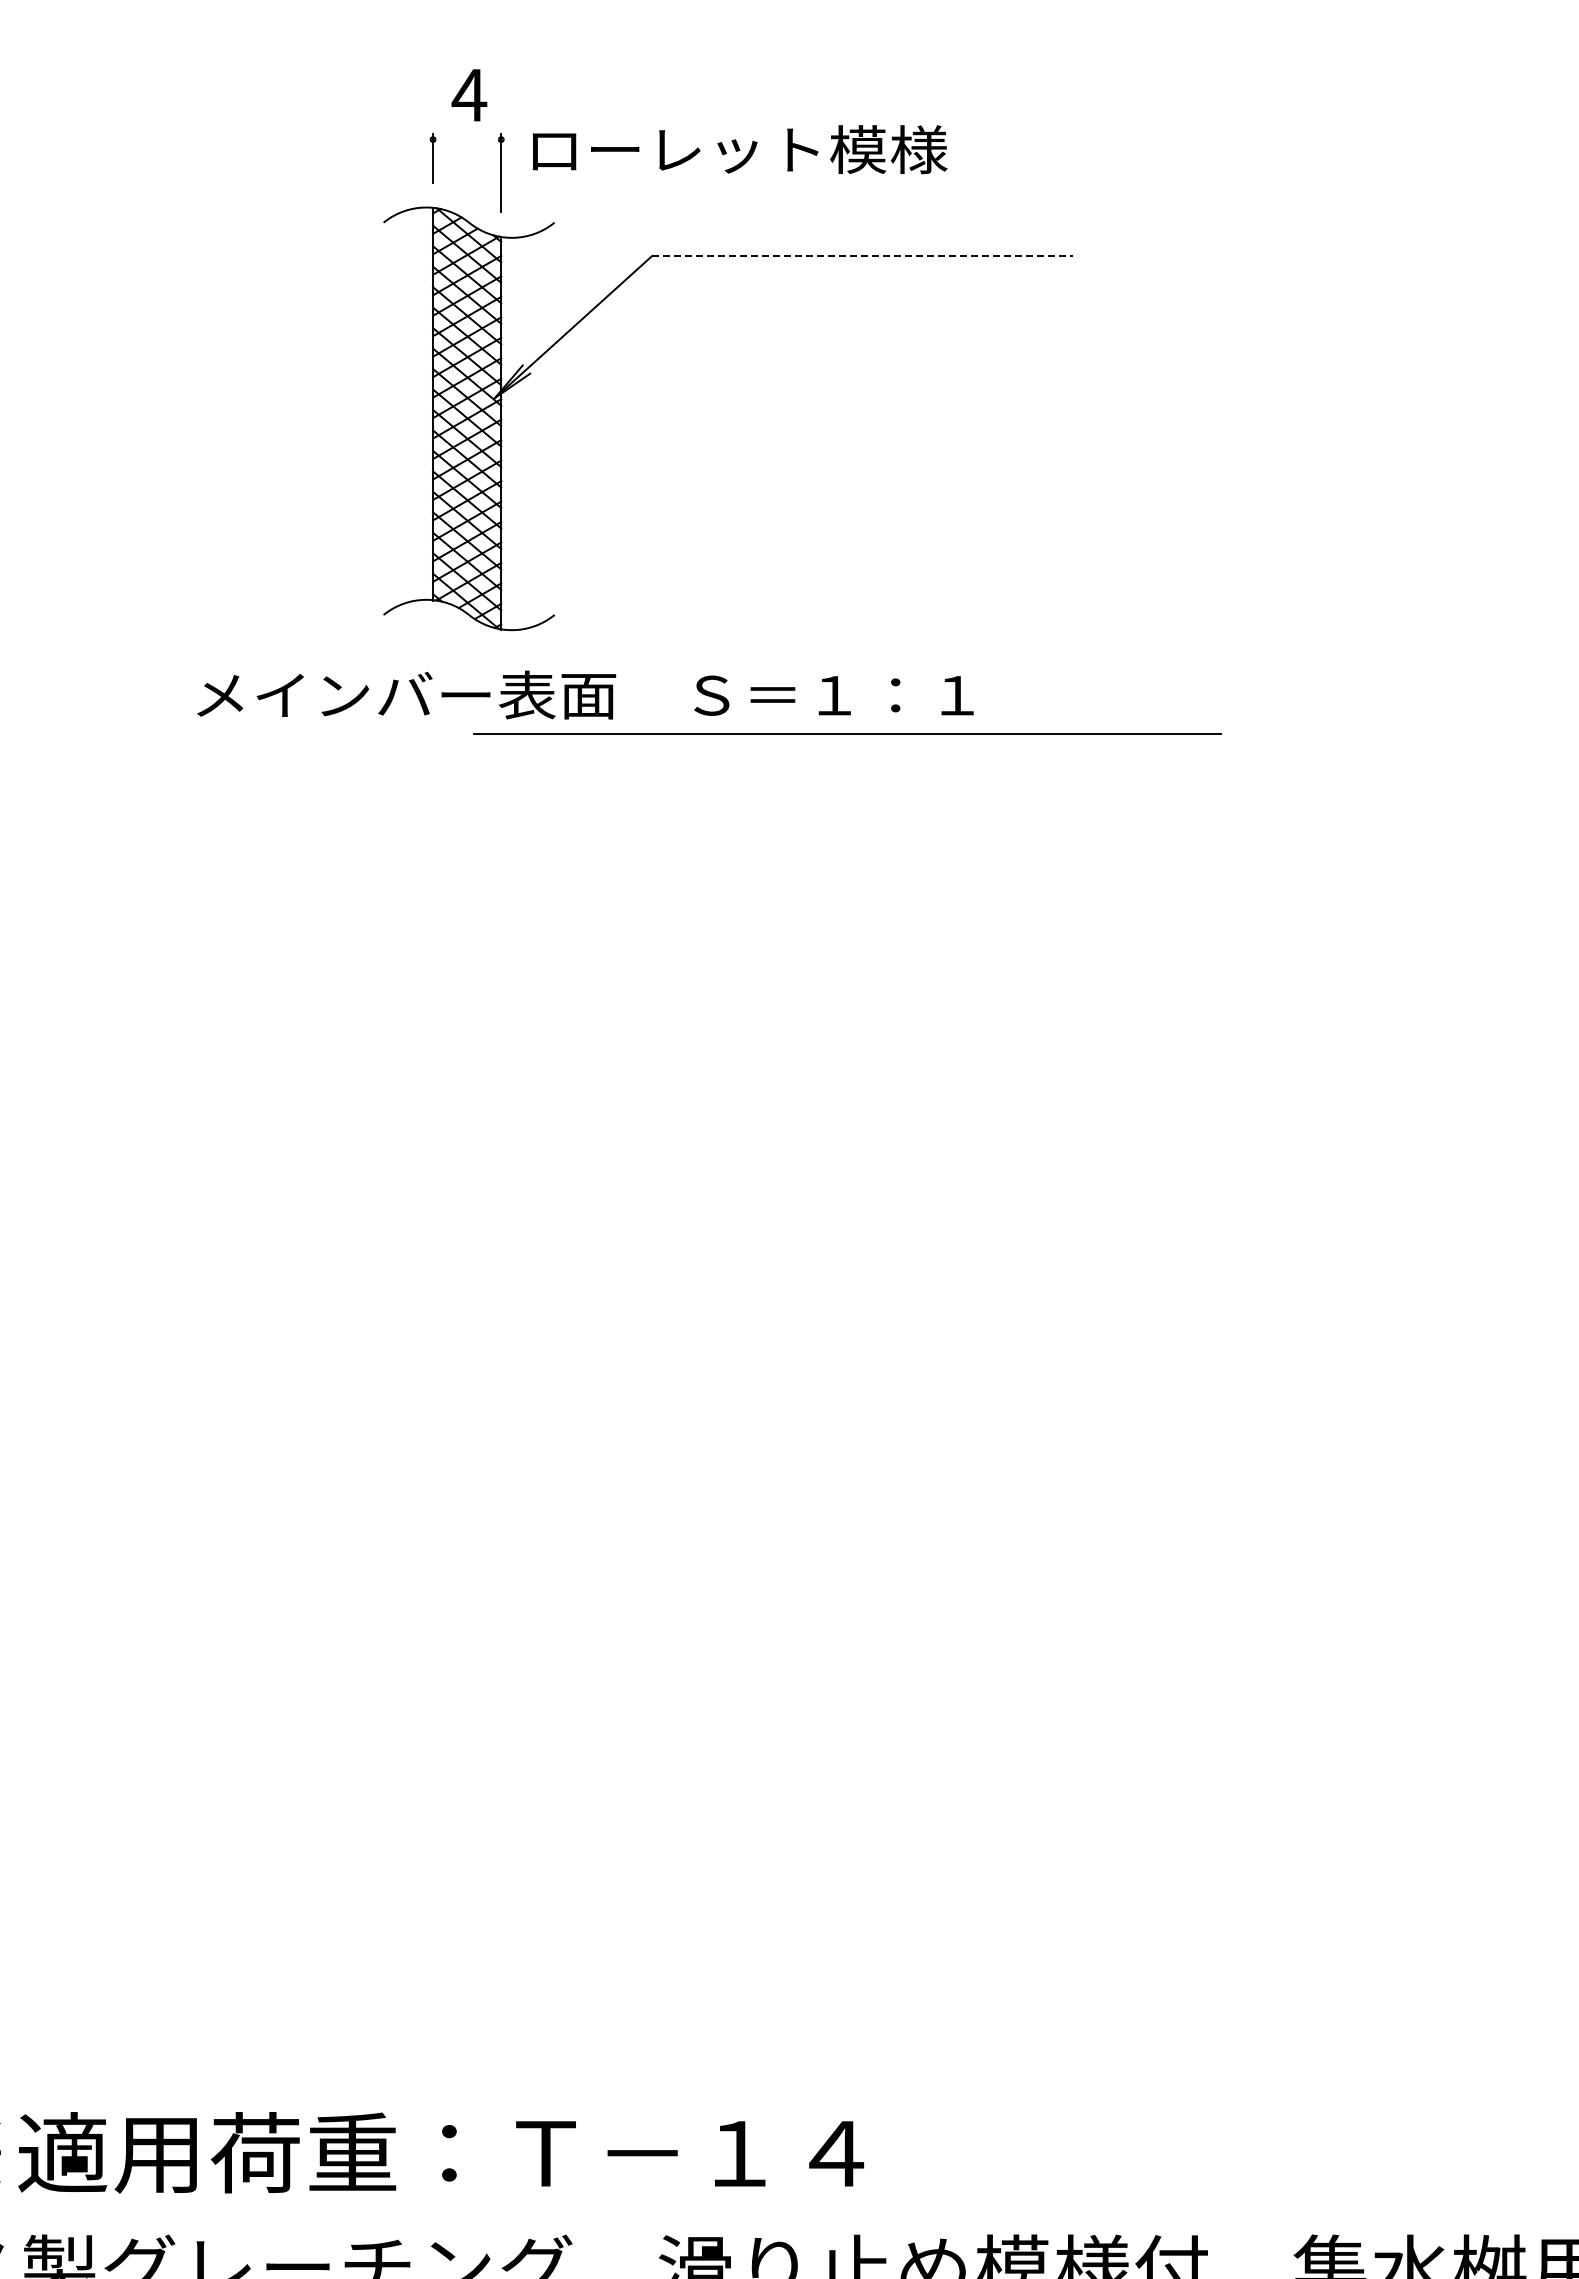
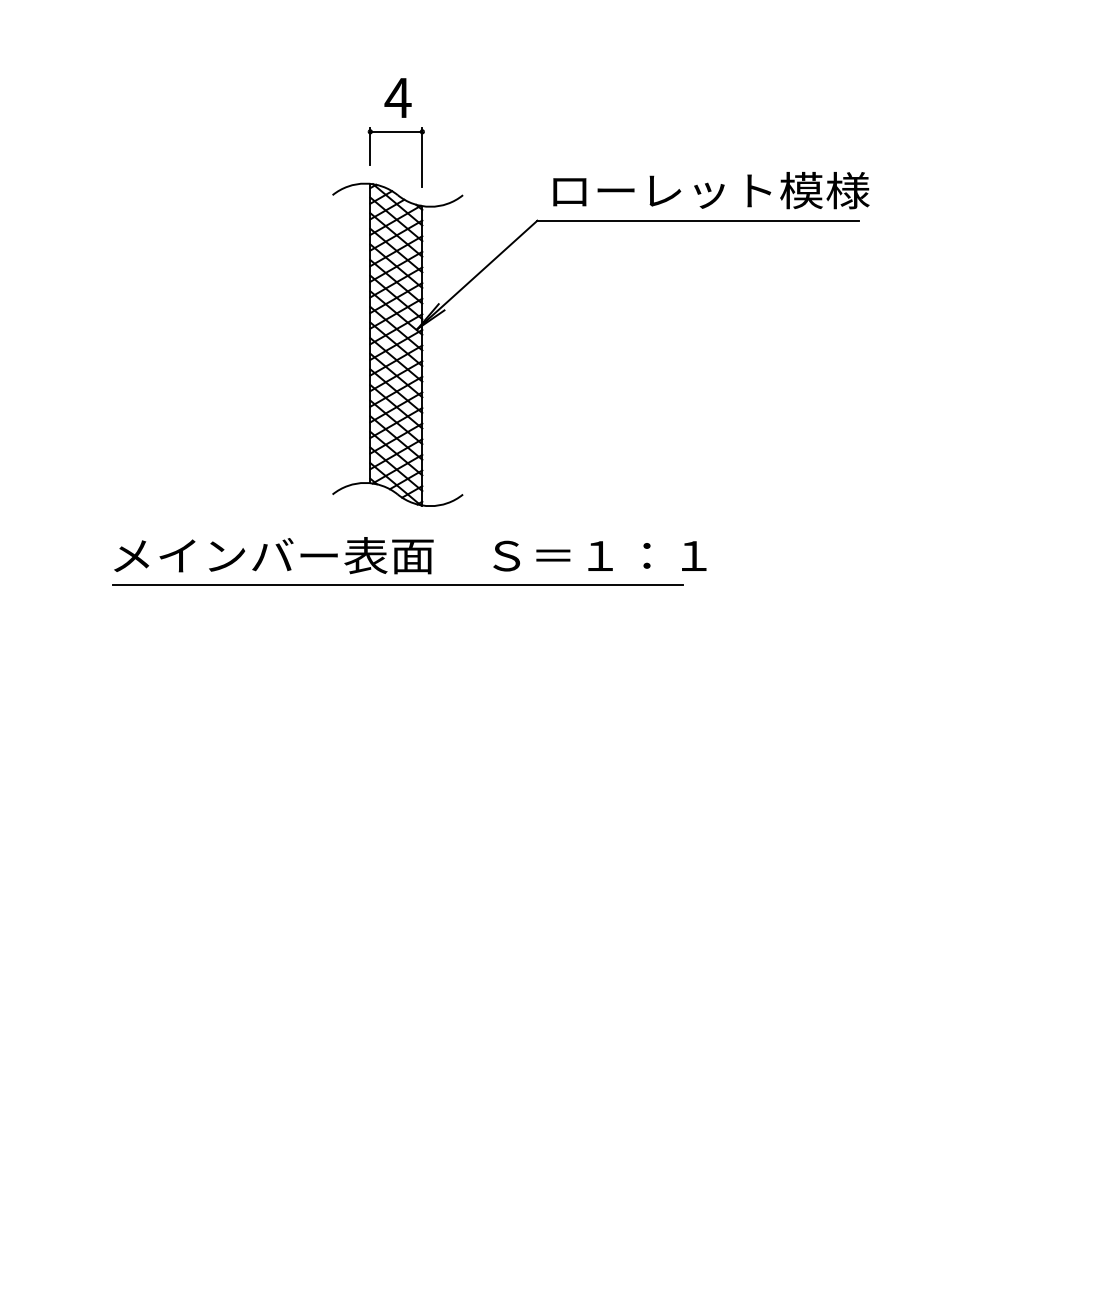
line: (467, 139) -> (396, 131), added
text: (739, 149) -> (710, 190), moved
line: (862, 256) -> (697, 221), dashed -> solid
text: (585, 694) -> (410, 555), moved
line: (847, 733) -> (398, 584), moved

